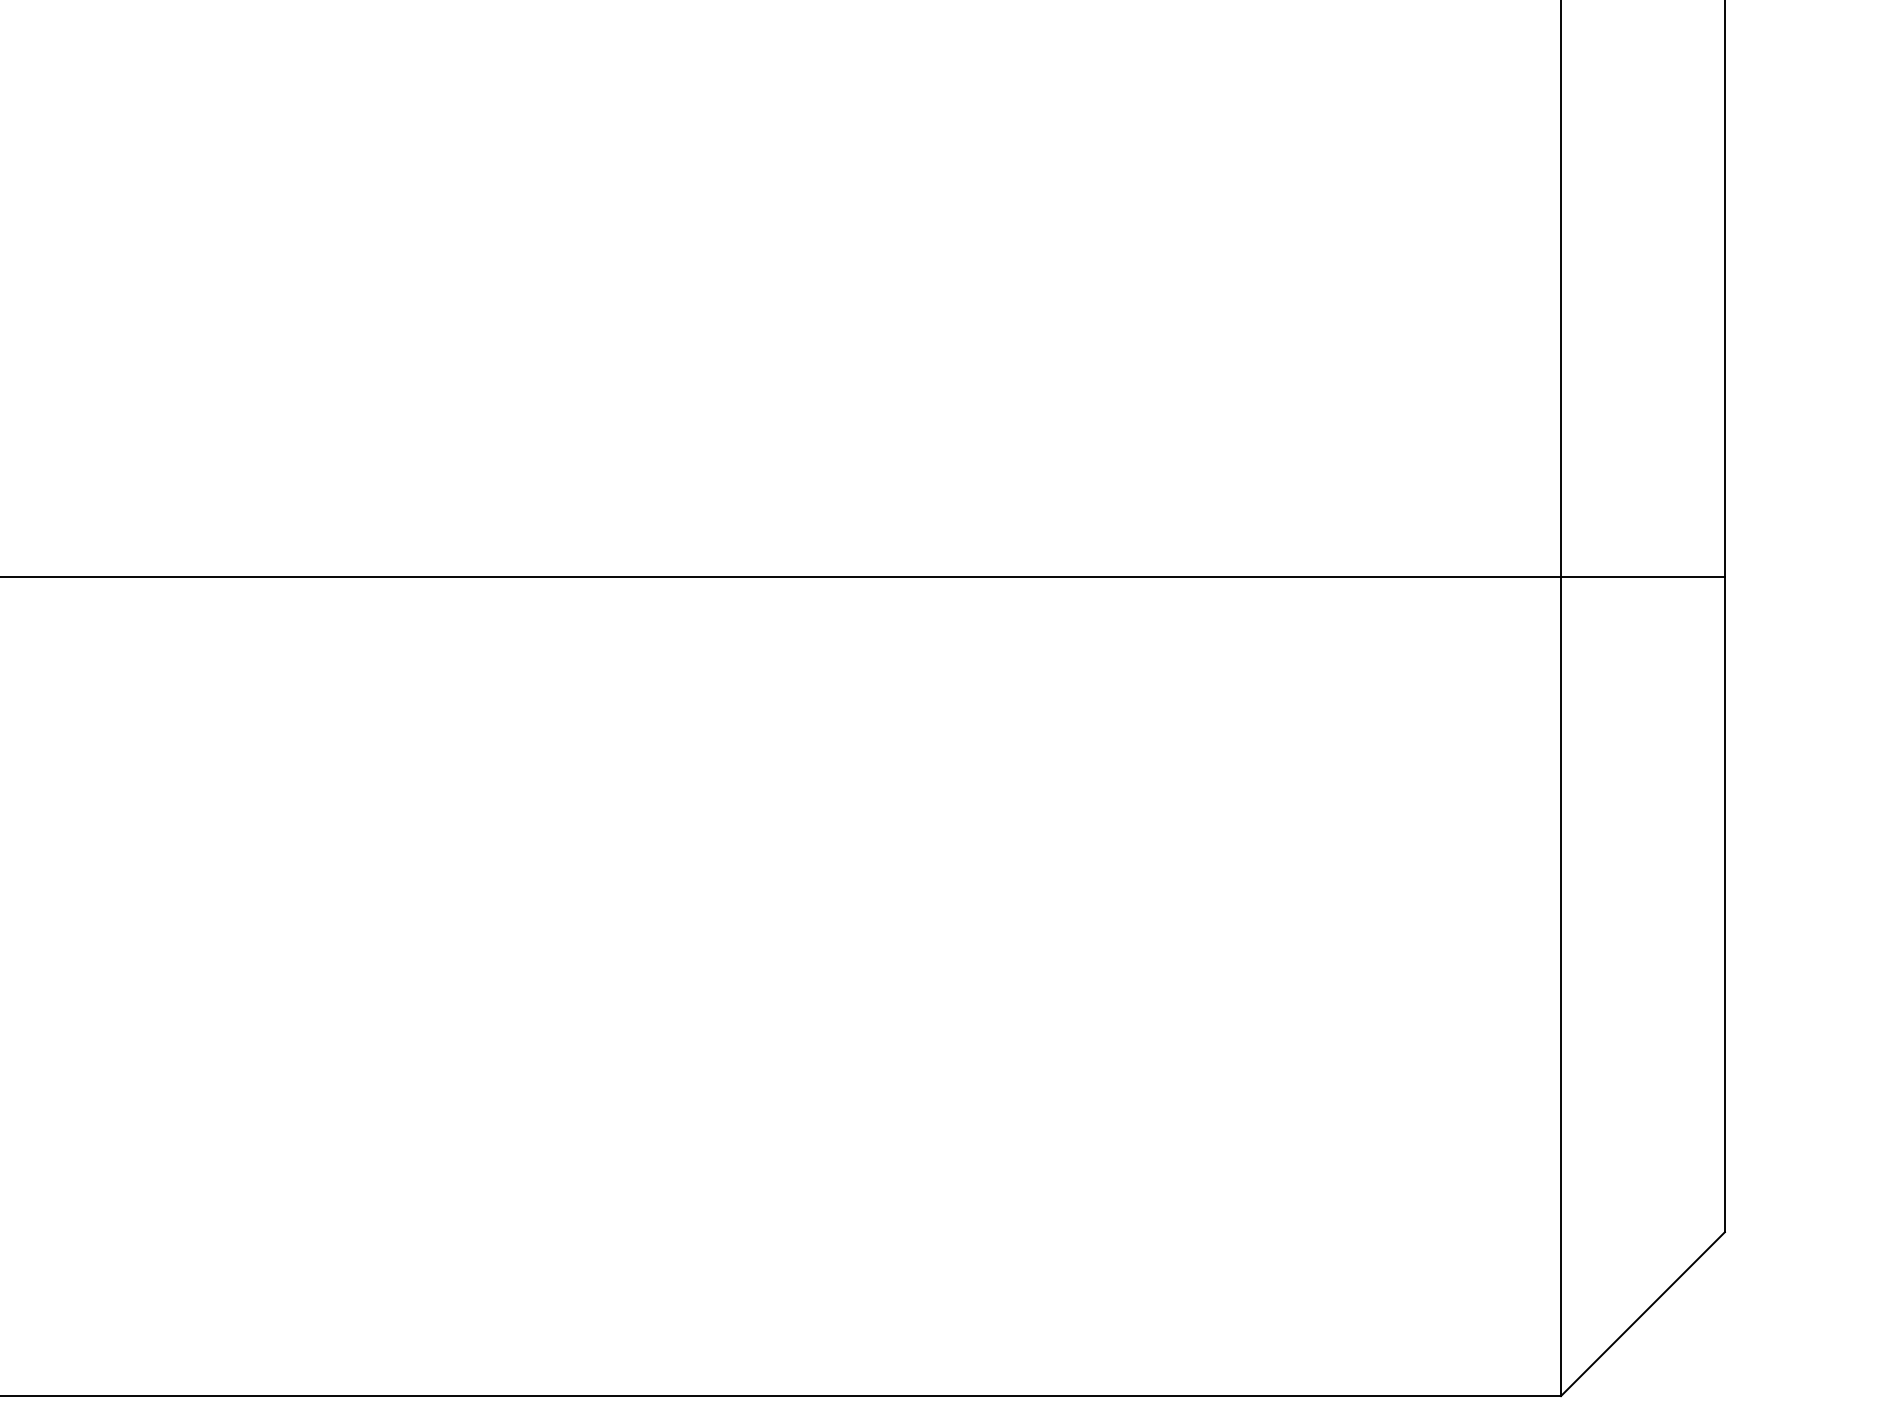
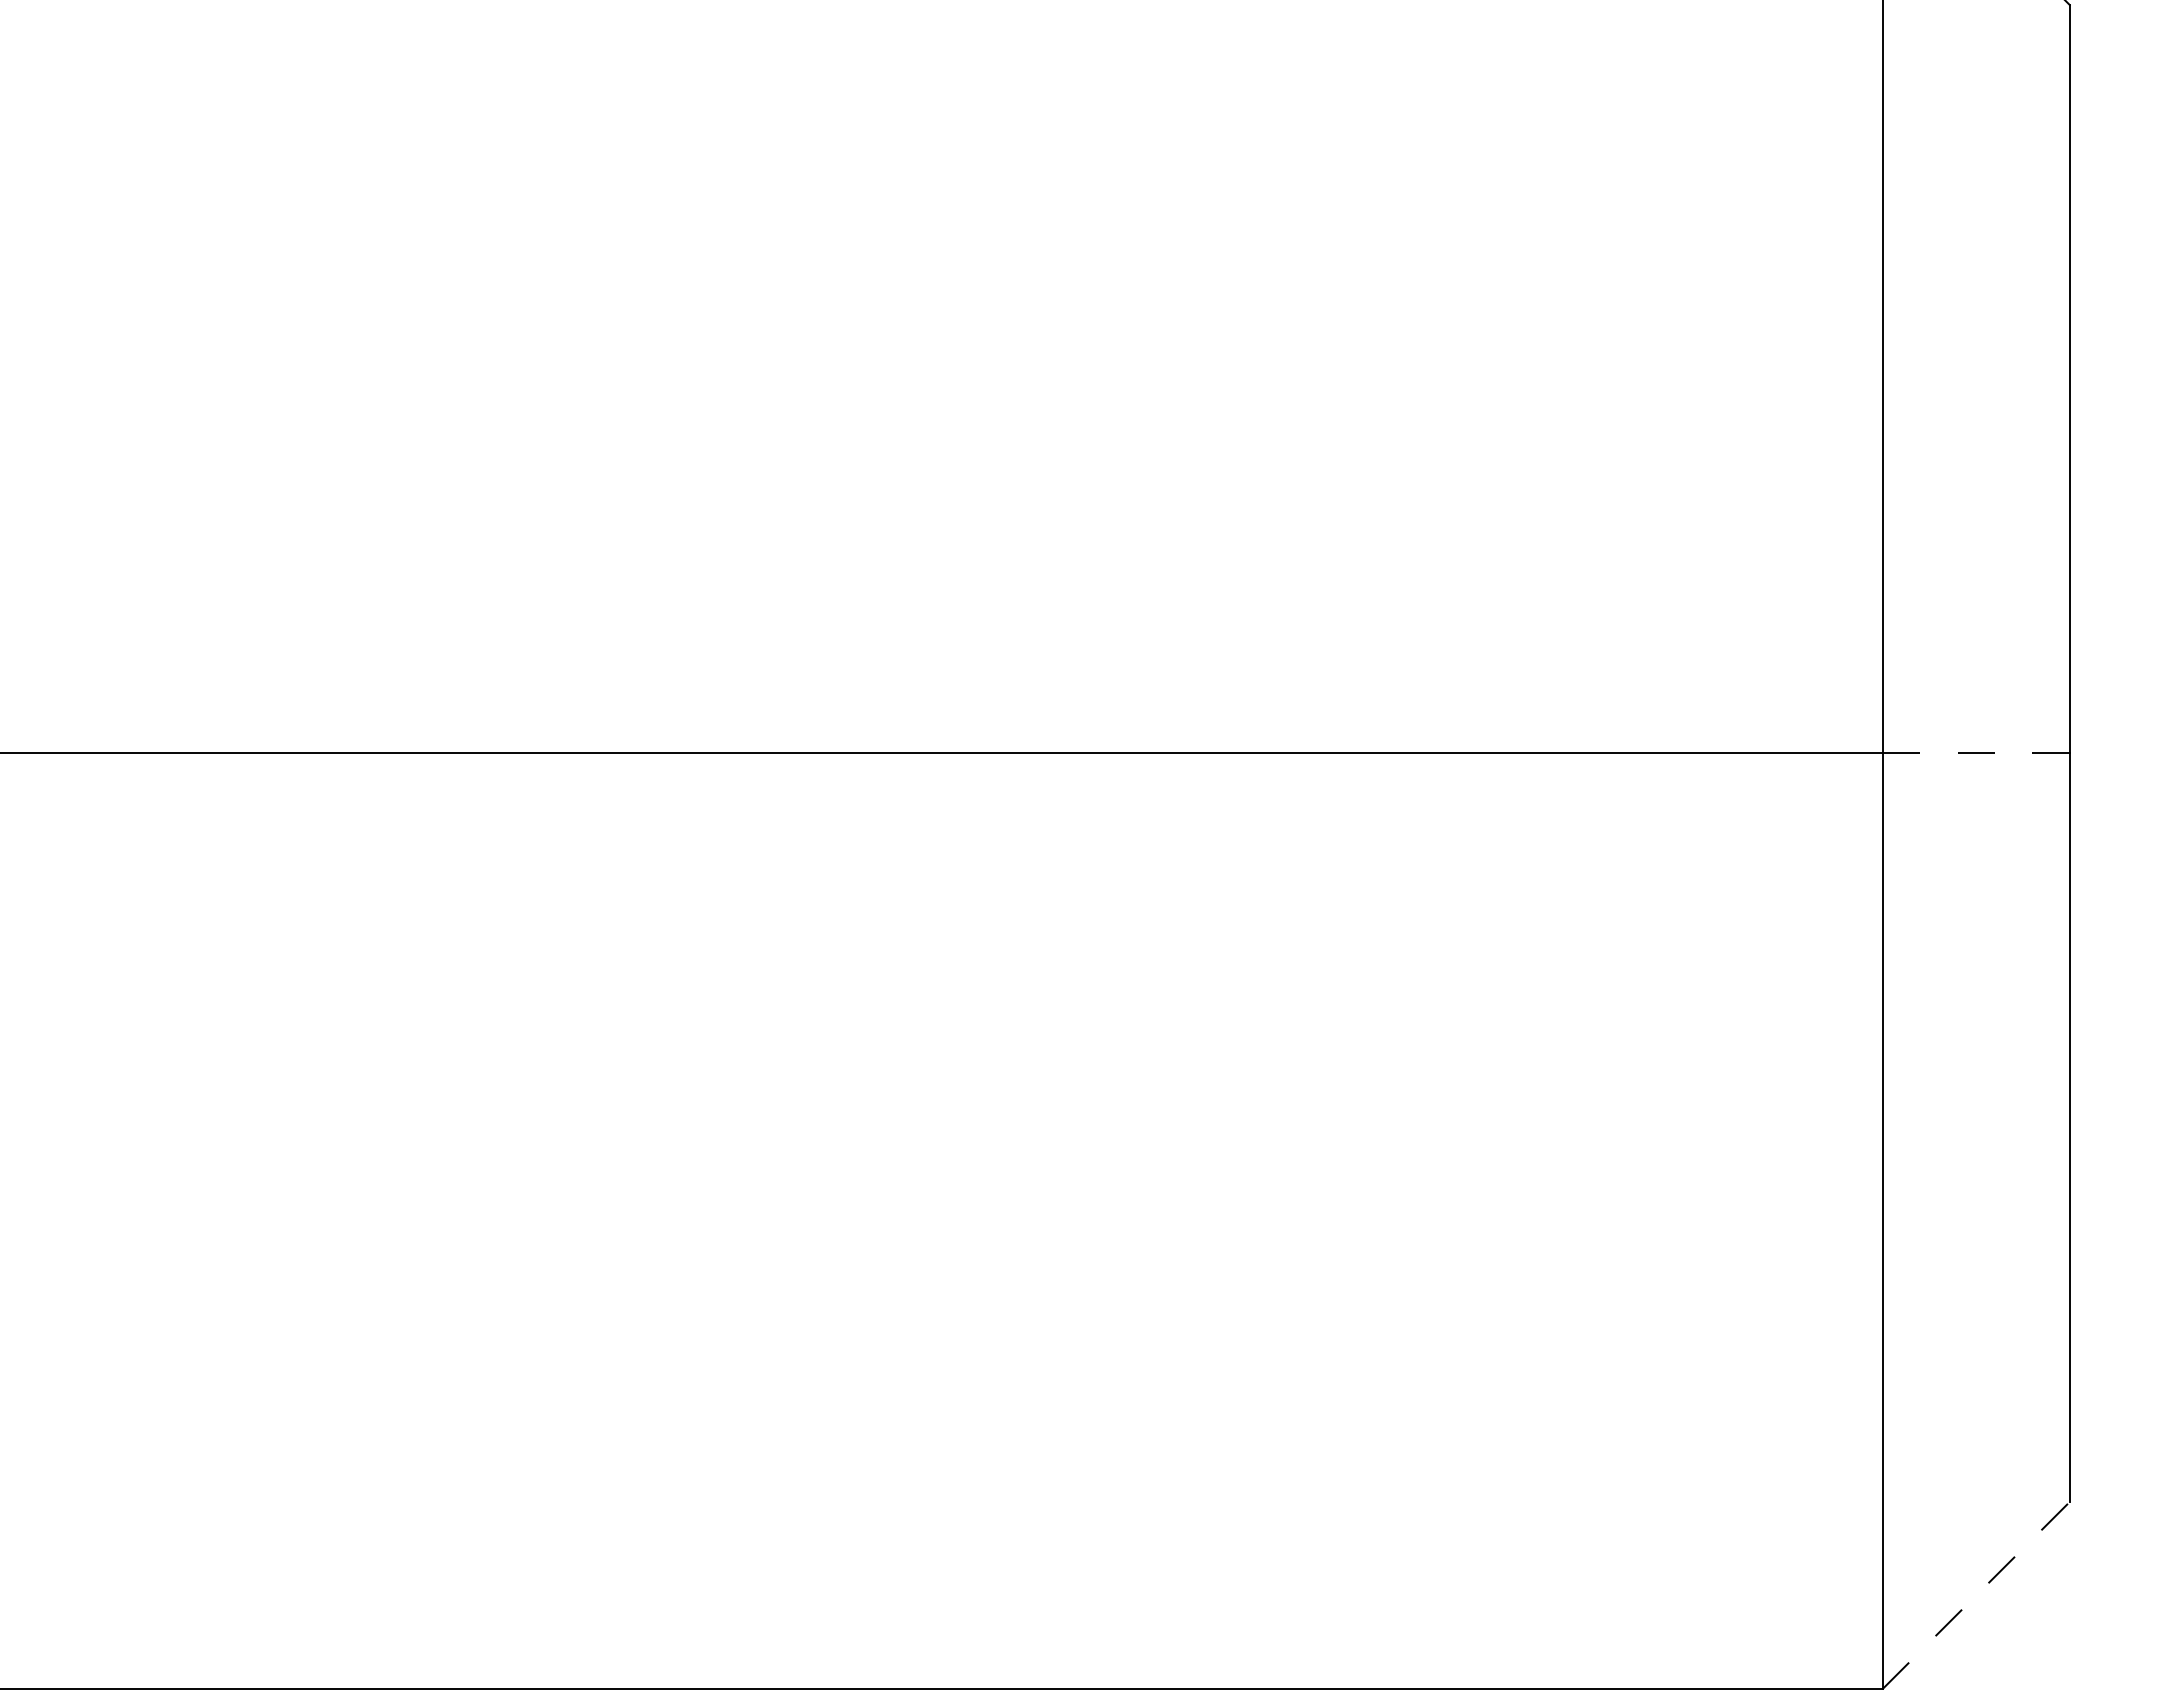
line: (1643, 576) -> (1976, 753), solid -> dashed
line: (1643, 1314) -> (1976, 1595), solid -> dashed

